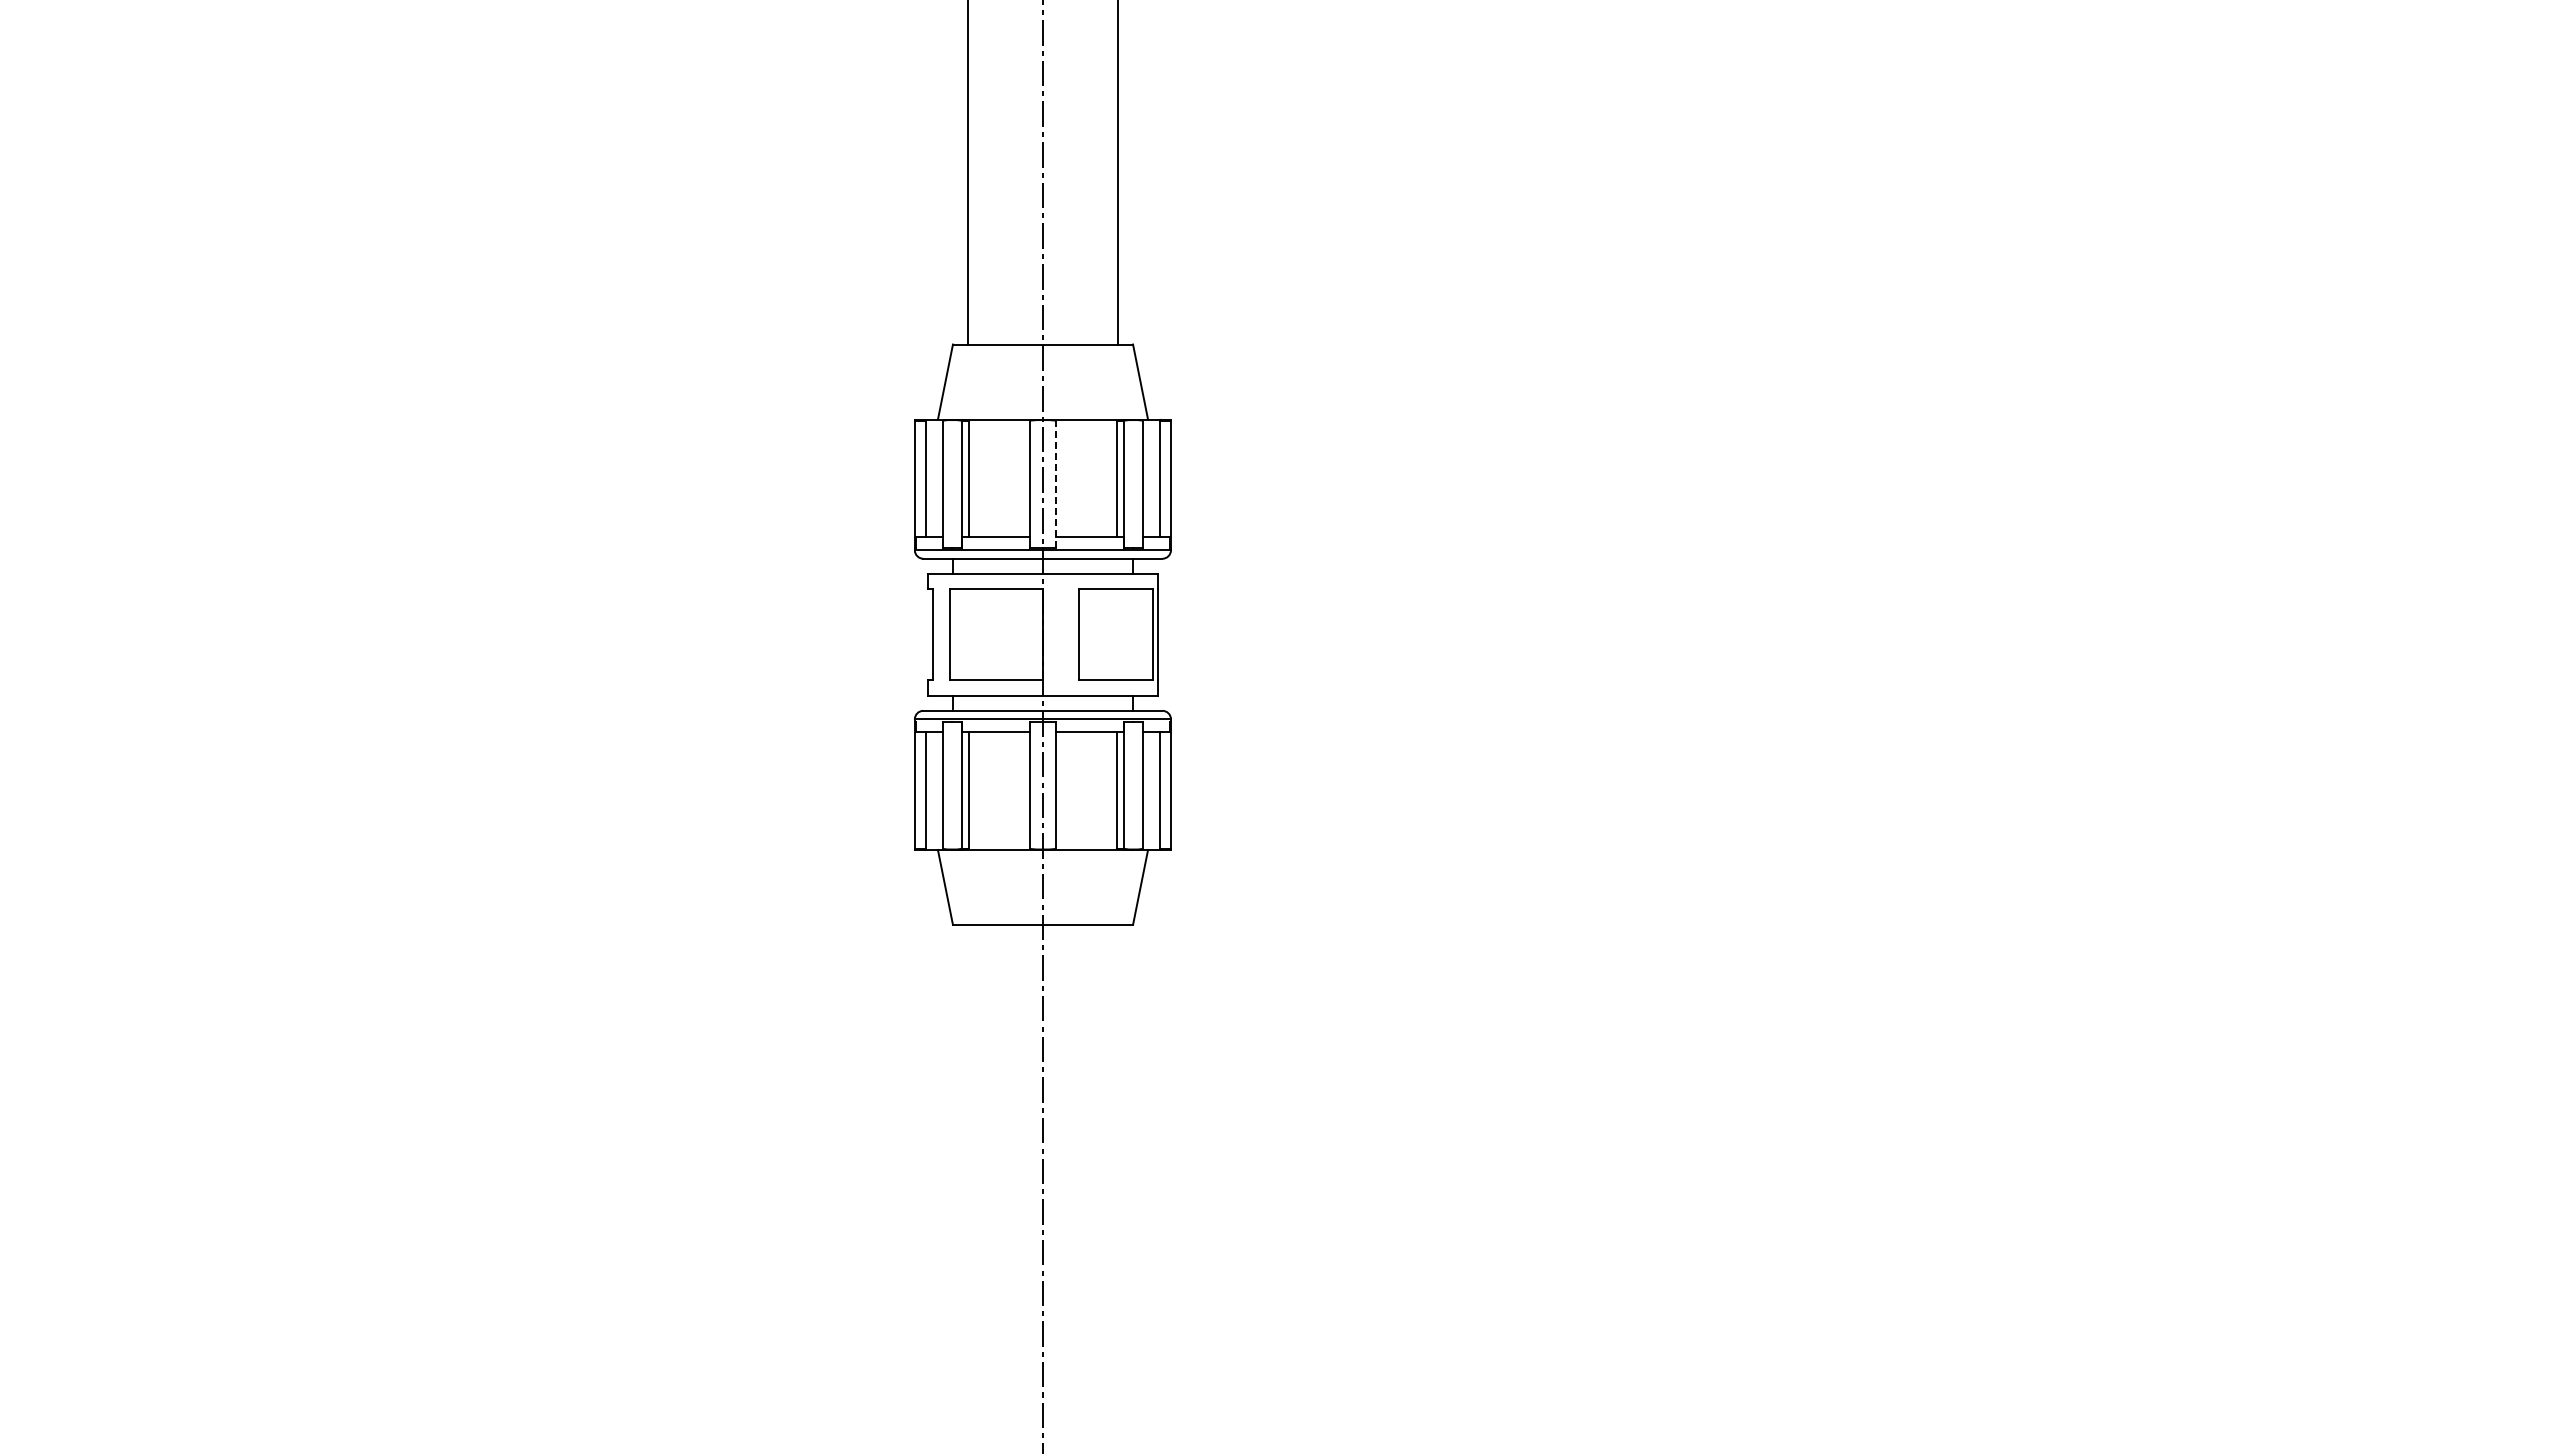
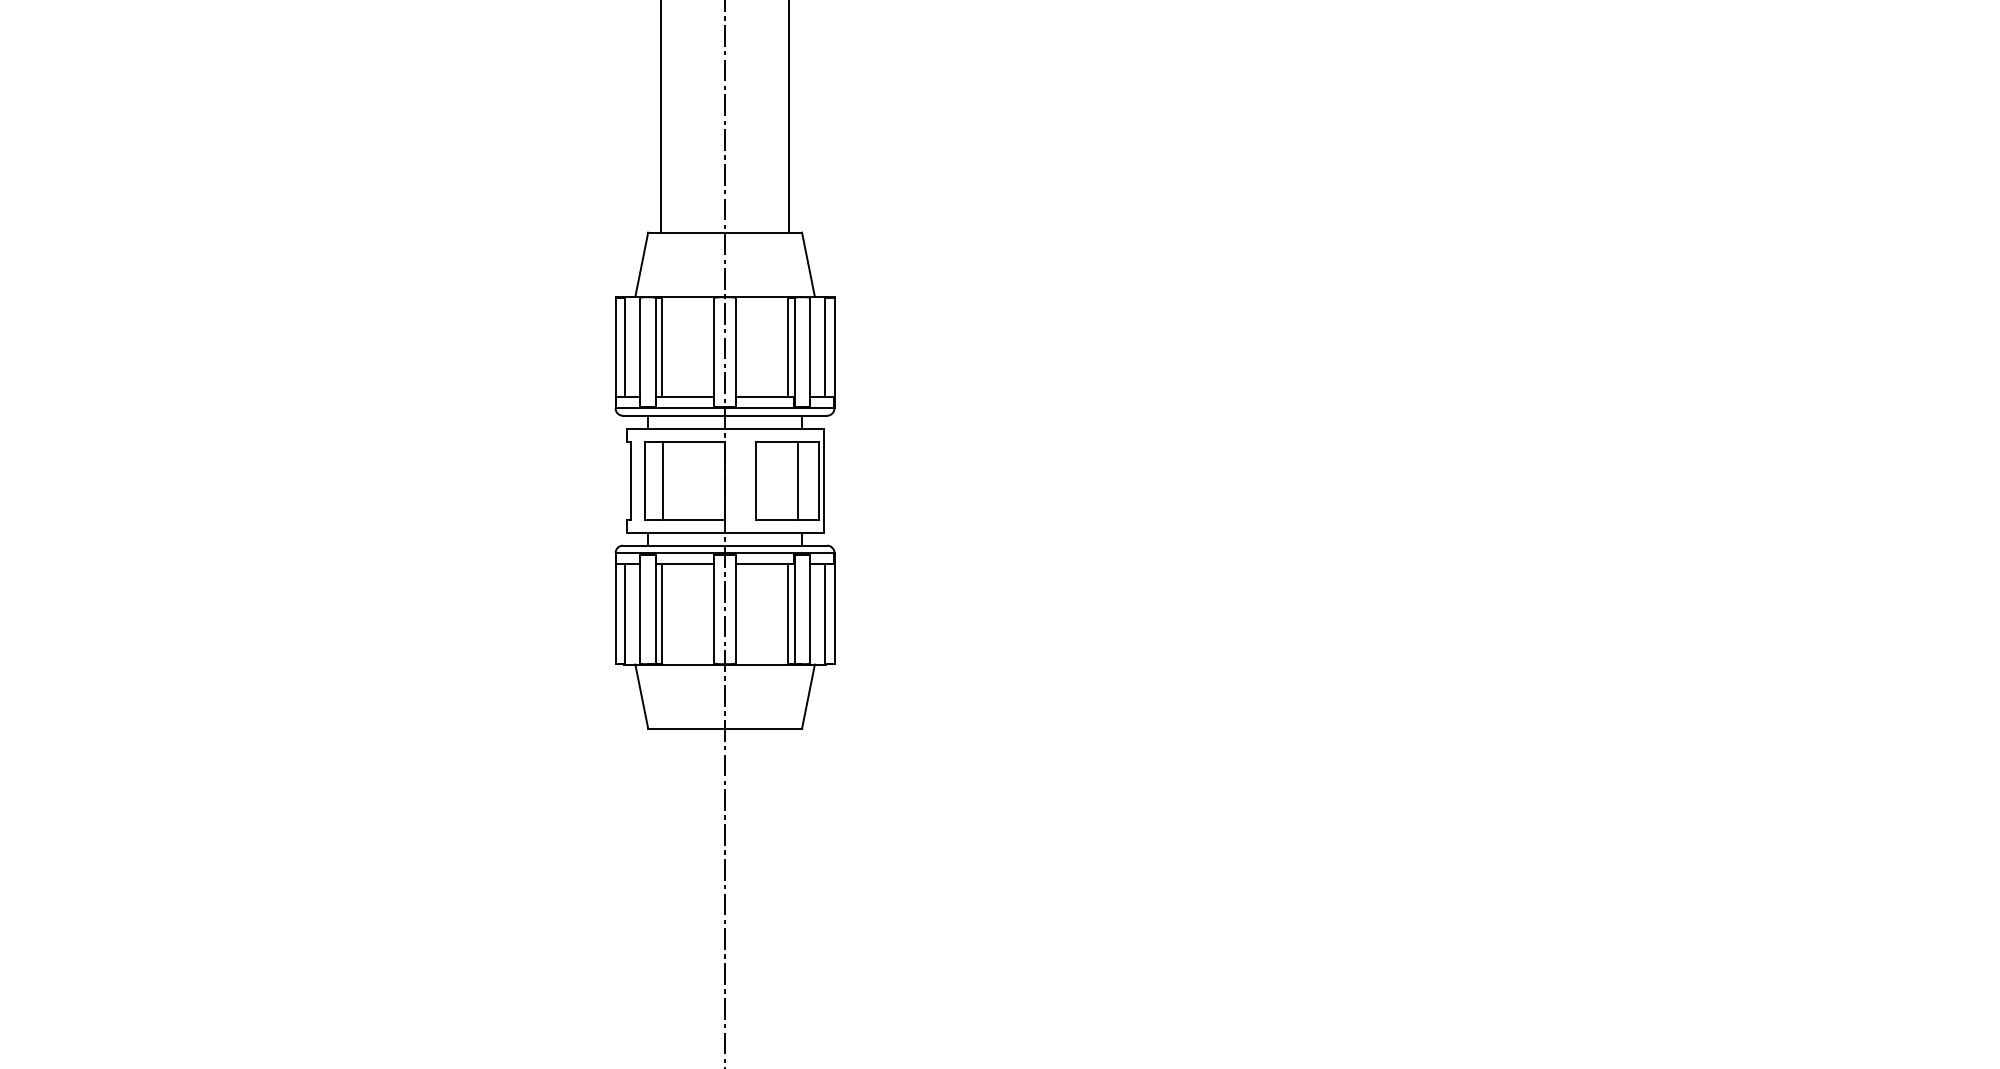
line: (1055, 484) -> (735, 352), dashed -> solid
line: (970, 634) -> (663, 480), added
line: (1128, 634) -> (798, 480), added

